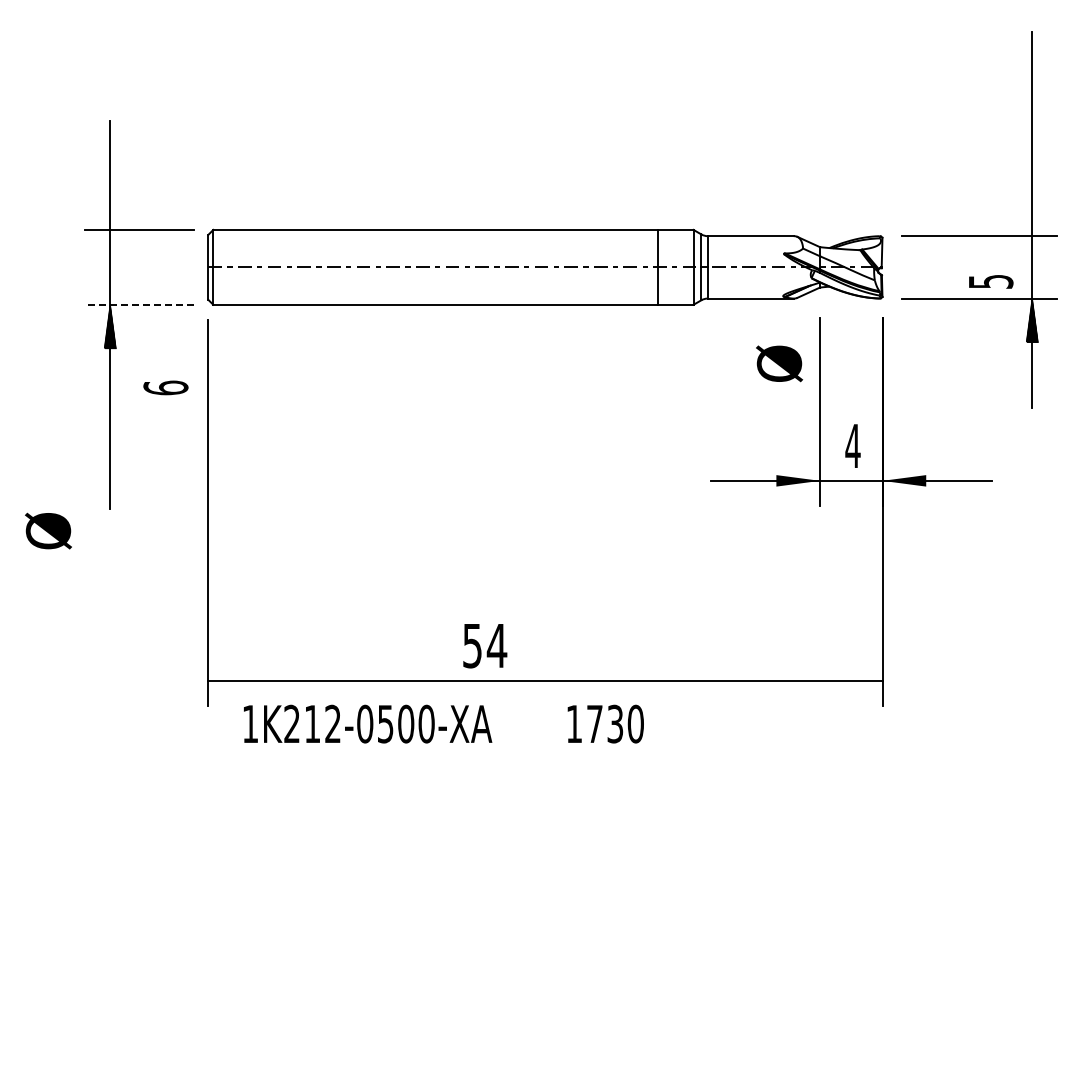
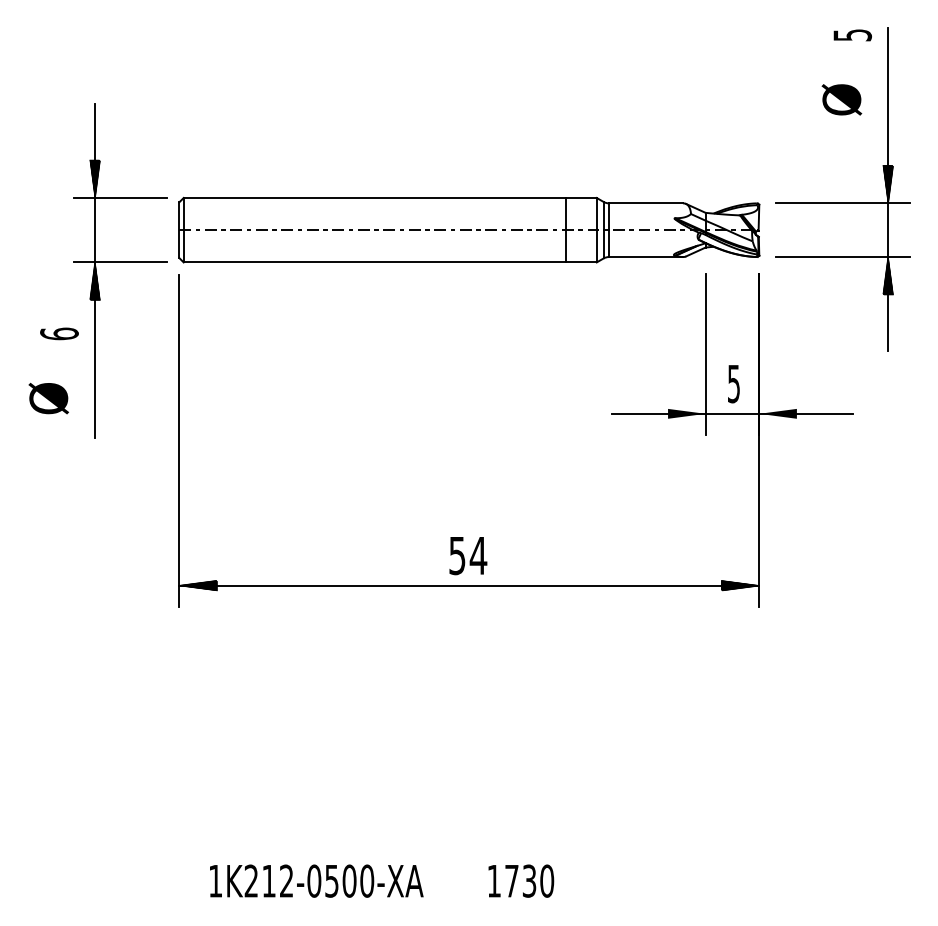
hatch: (110, 207) -> (95, 178), added
hatch: (1032, 213) -> (888, 183), added
text: (991, 281) -> (853, 35), moved
line: (138, 304) -> (119, 262), dashed -> solid
text: (779, 363) -> (841, 99), moved
text: (165, 387) -> (59, 333), moved
text: (852, 446) -> (733, 384), 4 -> 5
text: (48, 530) -> (48, 398), moved
text: (485, 646) -> (468, 556), moved
hatch: (230, 680) -> (198, 585), added
hatch: (860, 680) -> (740, 585), added
text: (443, 723) -> (381, 880), moved

